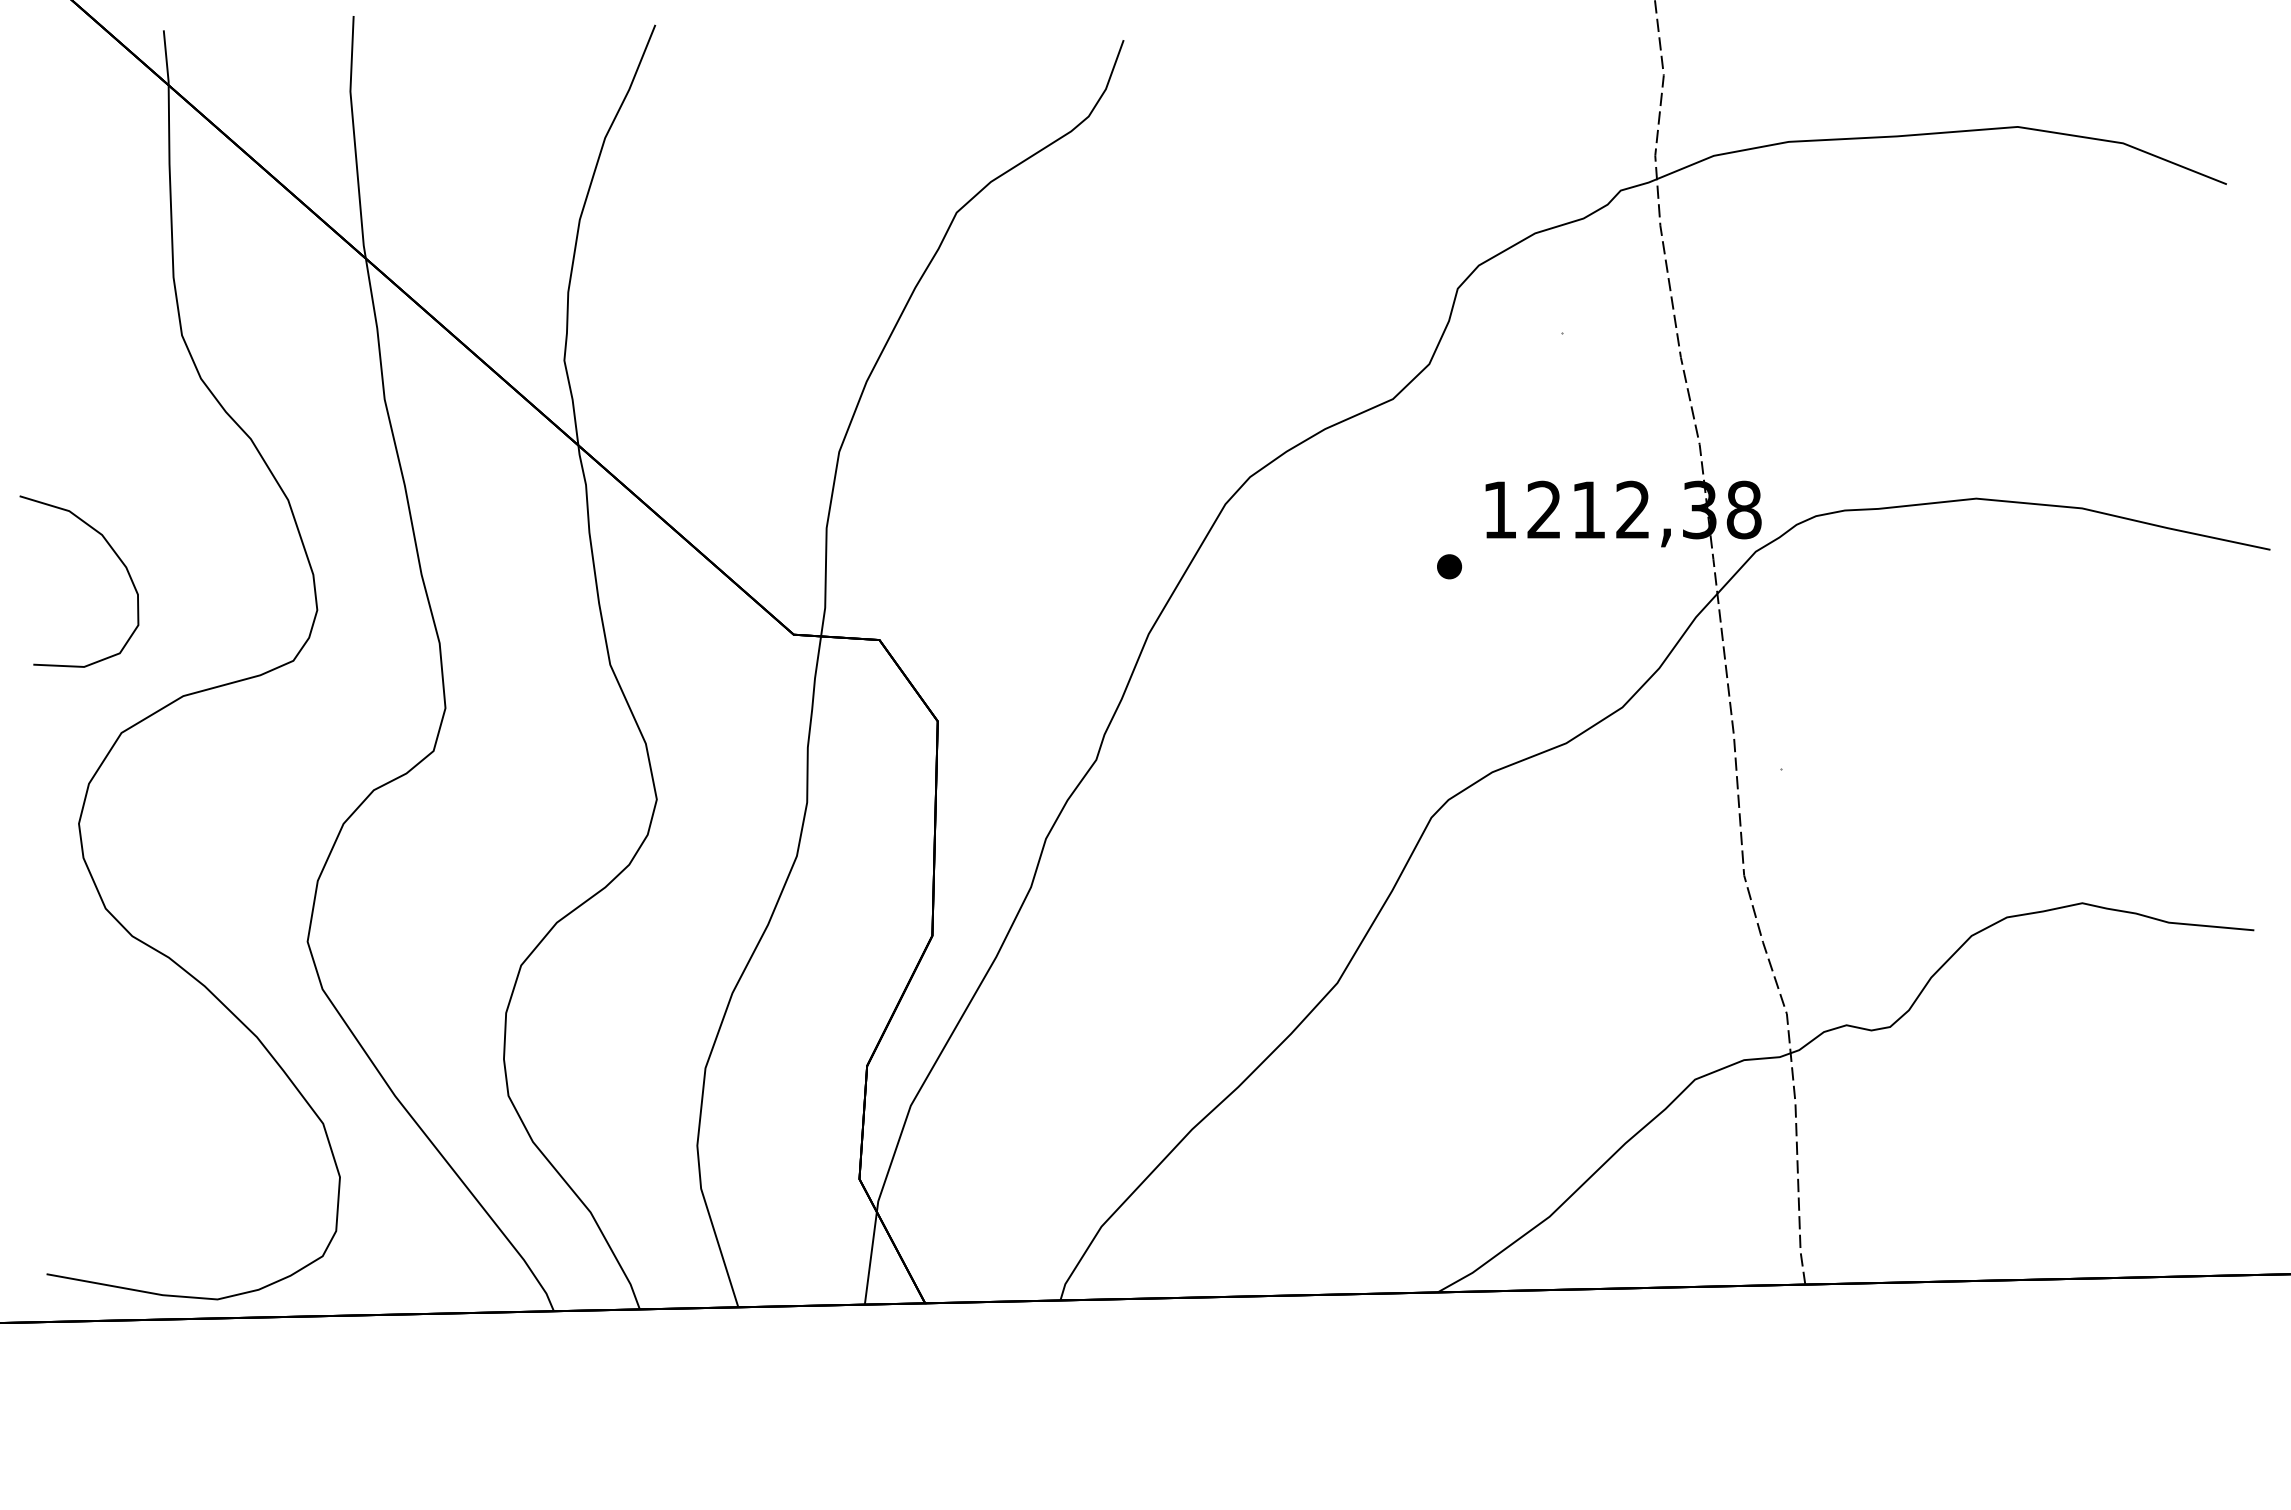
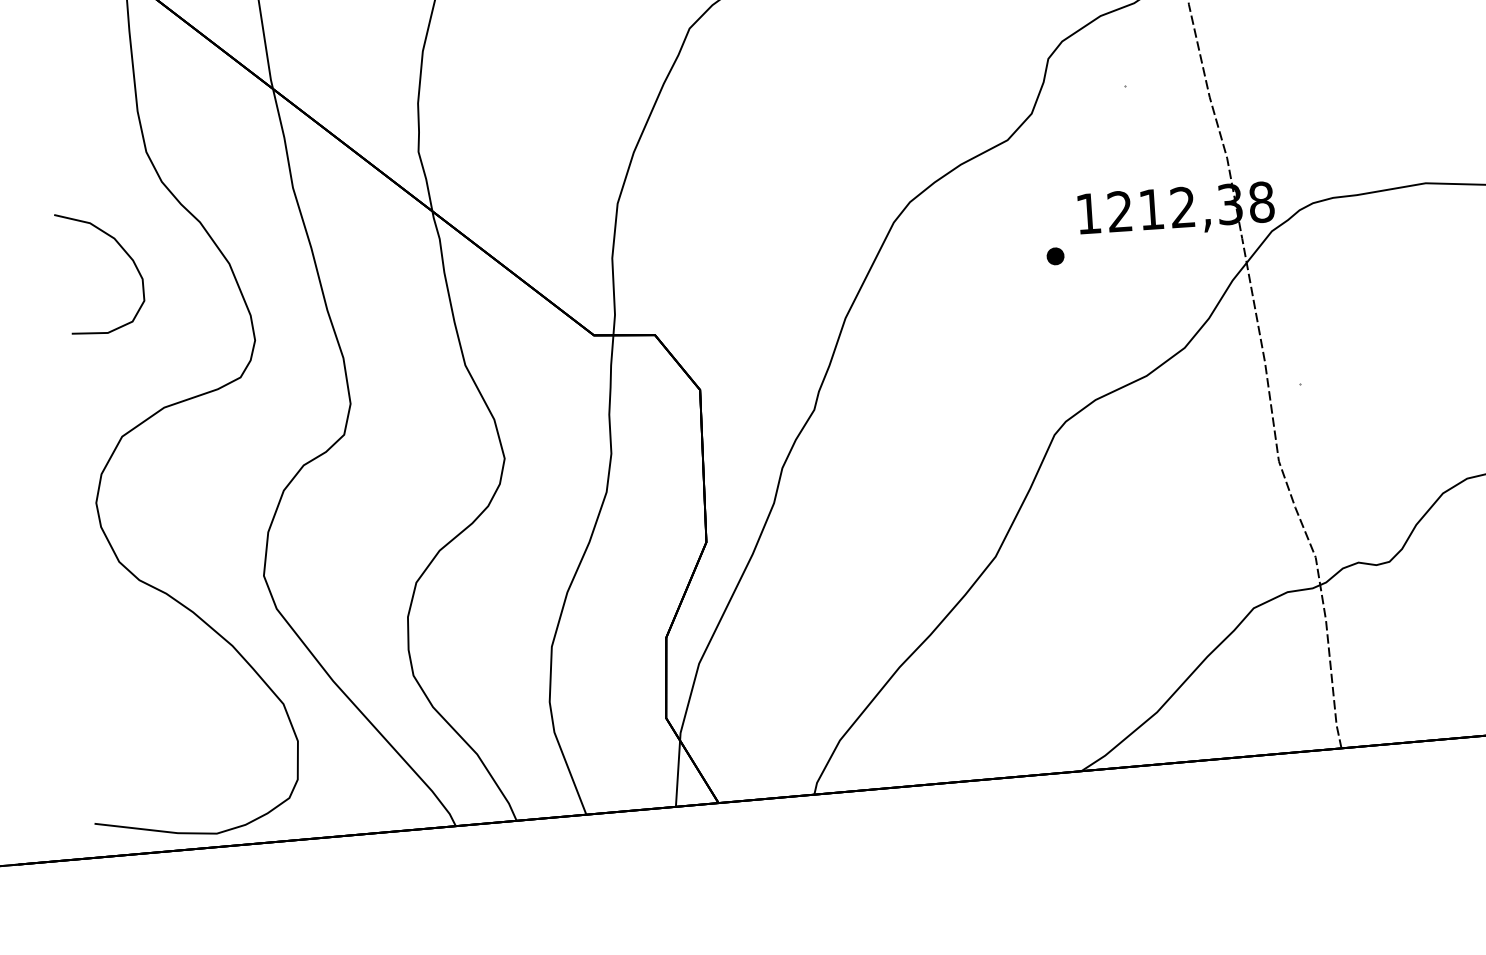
curve: (116, 556) -> (125, 253), moved

